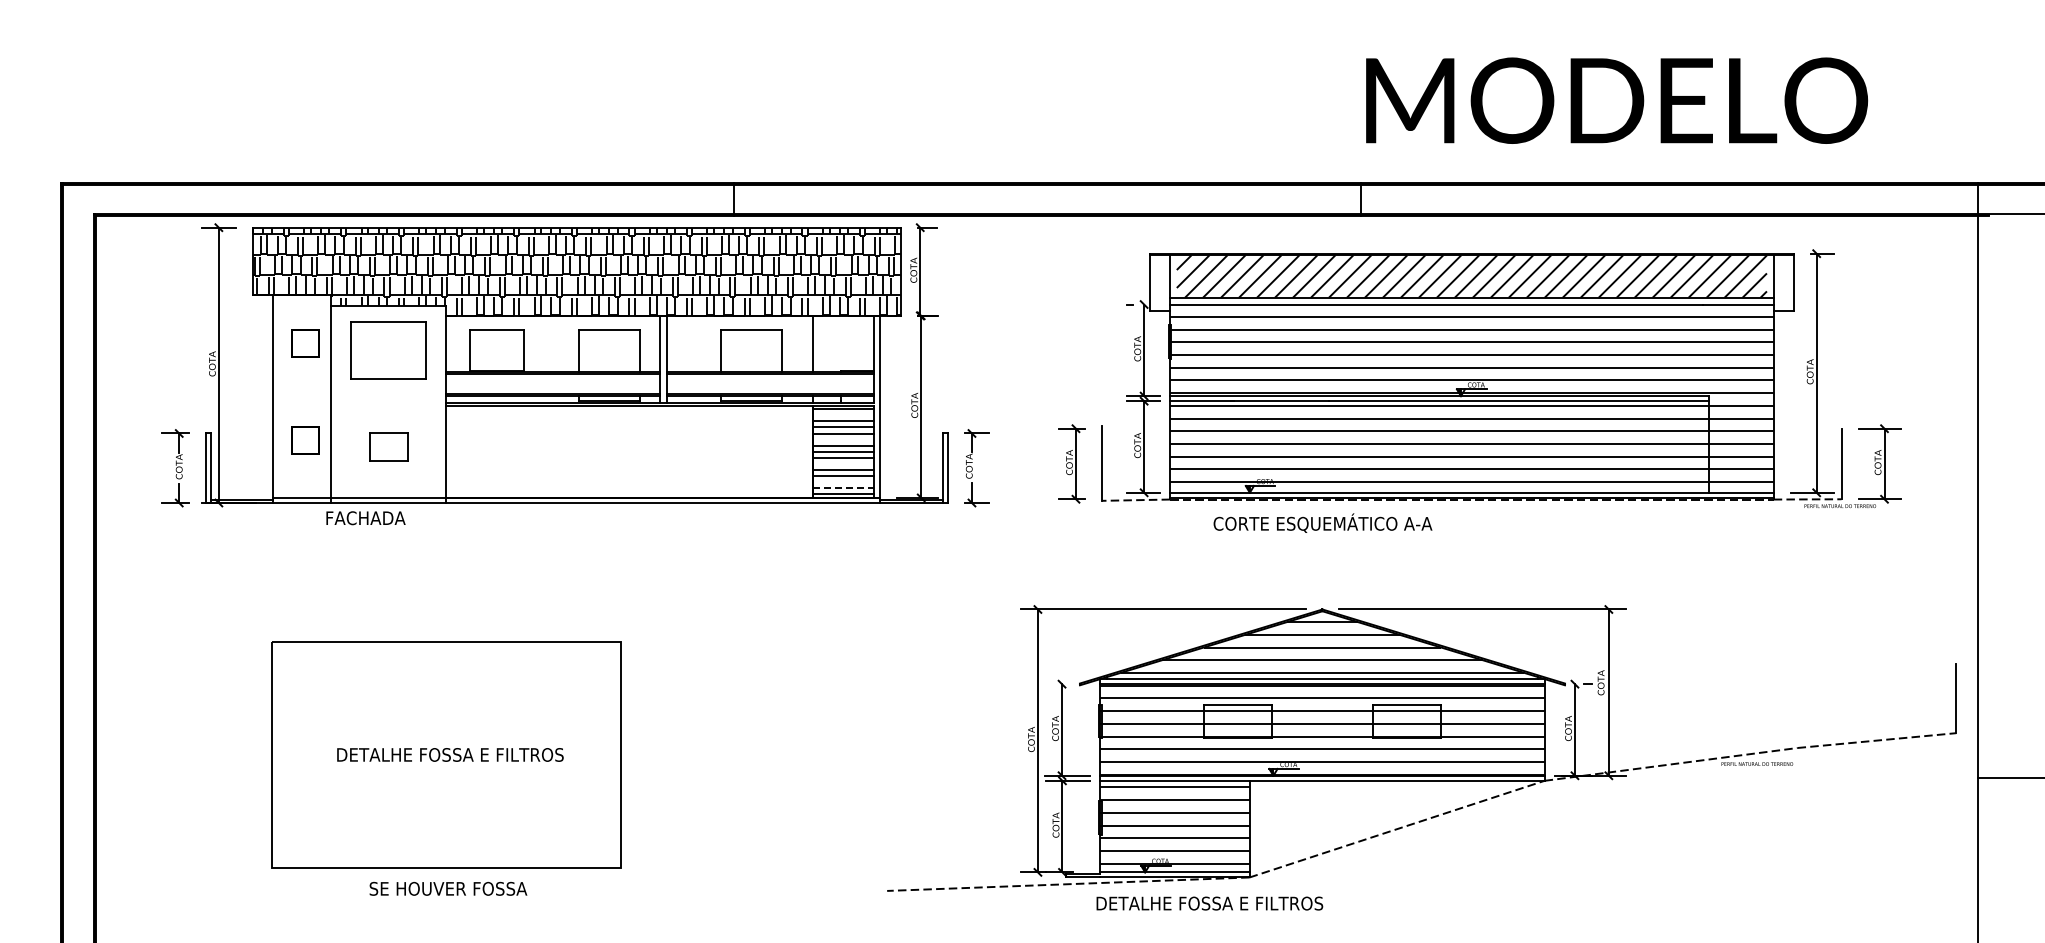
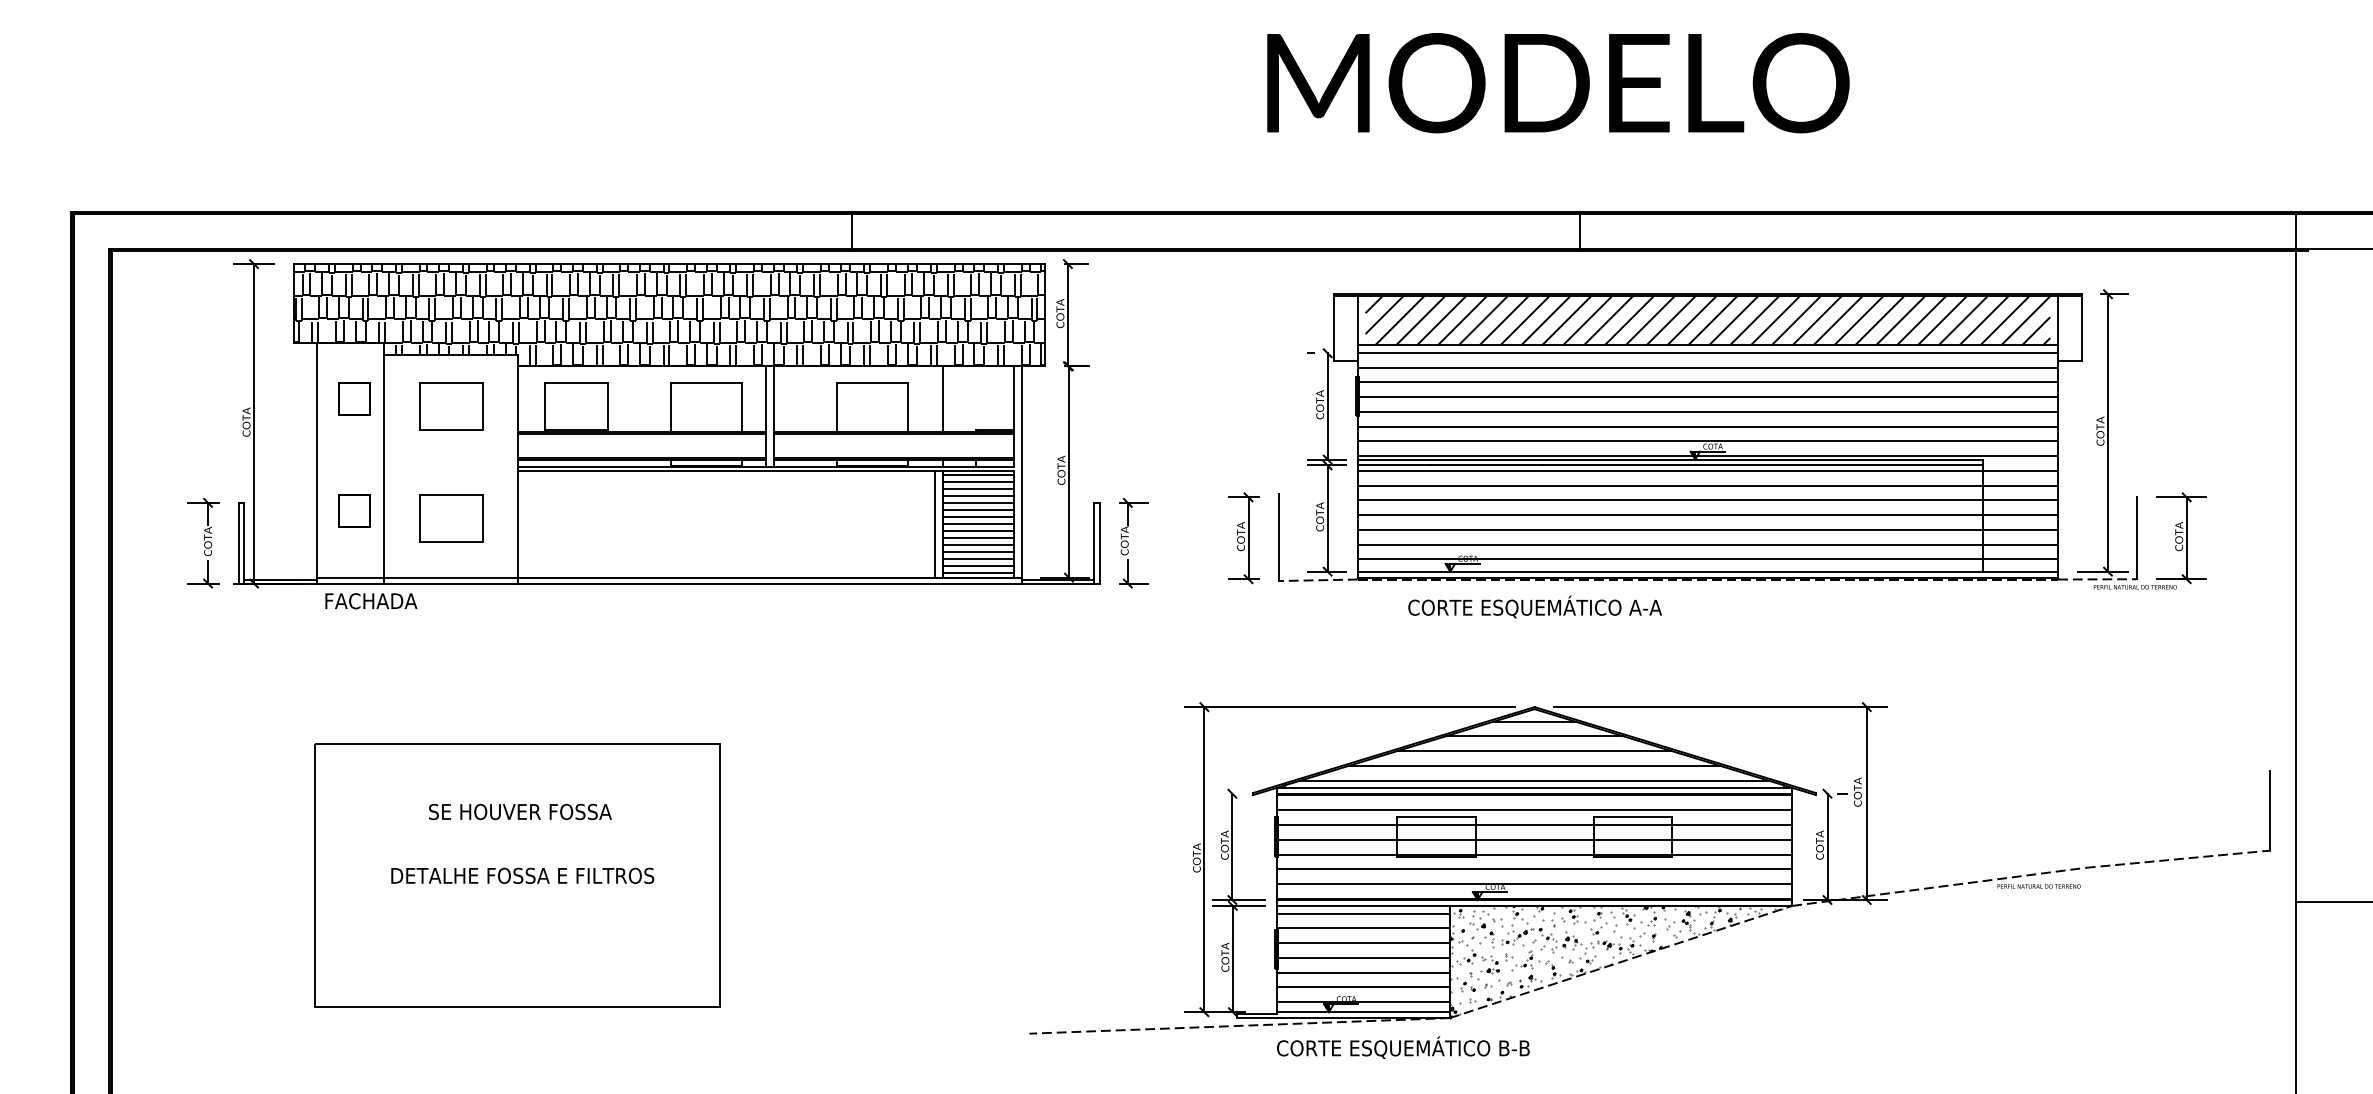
text: (1617, 100) -> (1558, 82), moved
part: (388, 350) -> (450, 406), size x0.71
line: (842, 415) -> (977, 482), added
line: (842, 439) -> (977, 509), added
part: (388, 446) -> (450, 517), size x1.43
line: (805, 451) -> (934, 523), added
line: (842, 463) -> (977, 537), added
line: (842, 482) -> (977, 559), added
line: (843, 488) -> (978, 566), dashed -> solid
text: (365, 518) -> (370, 601), moved
hatch: (1392, 828) -> (1615, 961), added
text: (448, 888) -> (520, 811), moved
text: (1209, 902) -> (1403, 1047), DETALHE FOSSA E FILTROS -> CORTE ESQUEMÁTICO B-B

